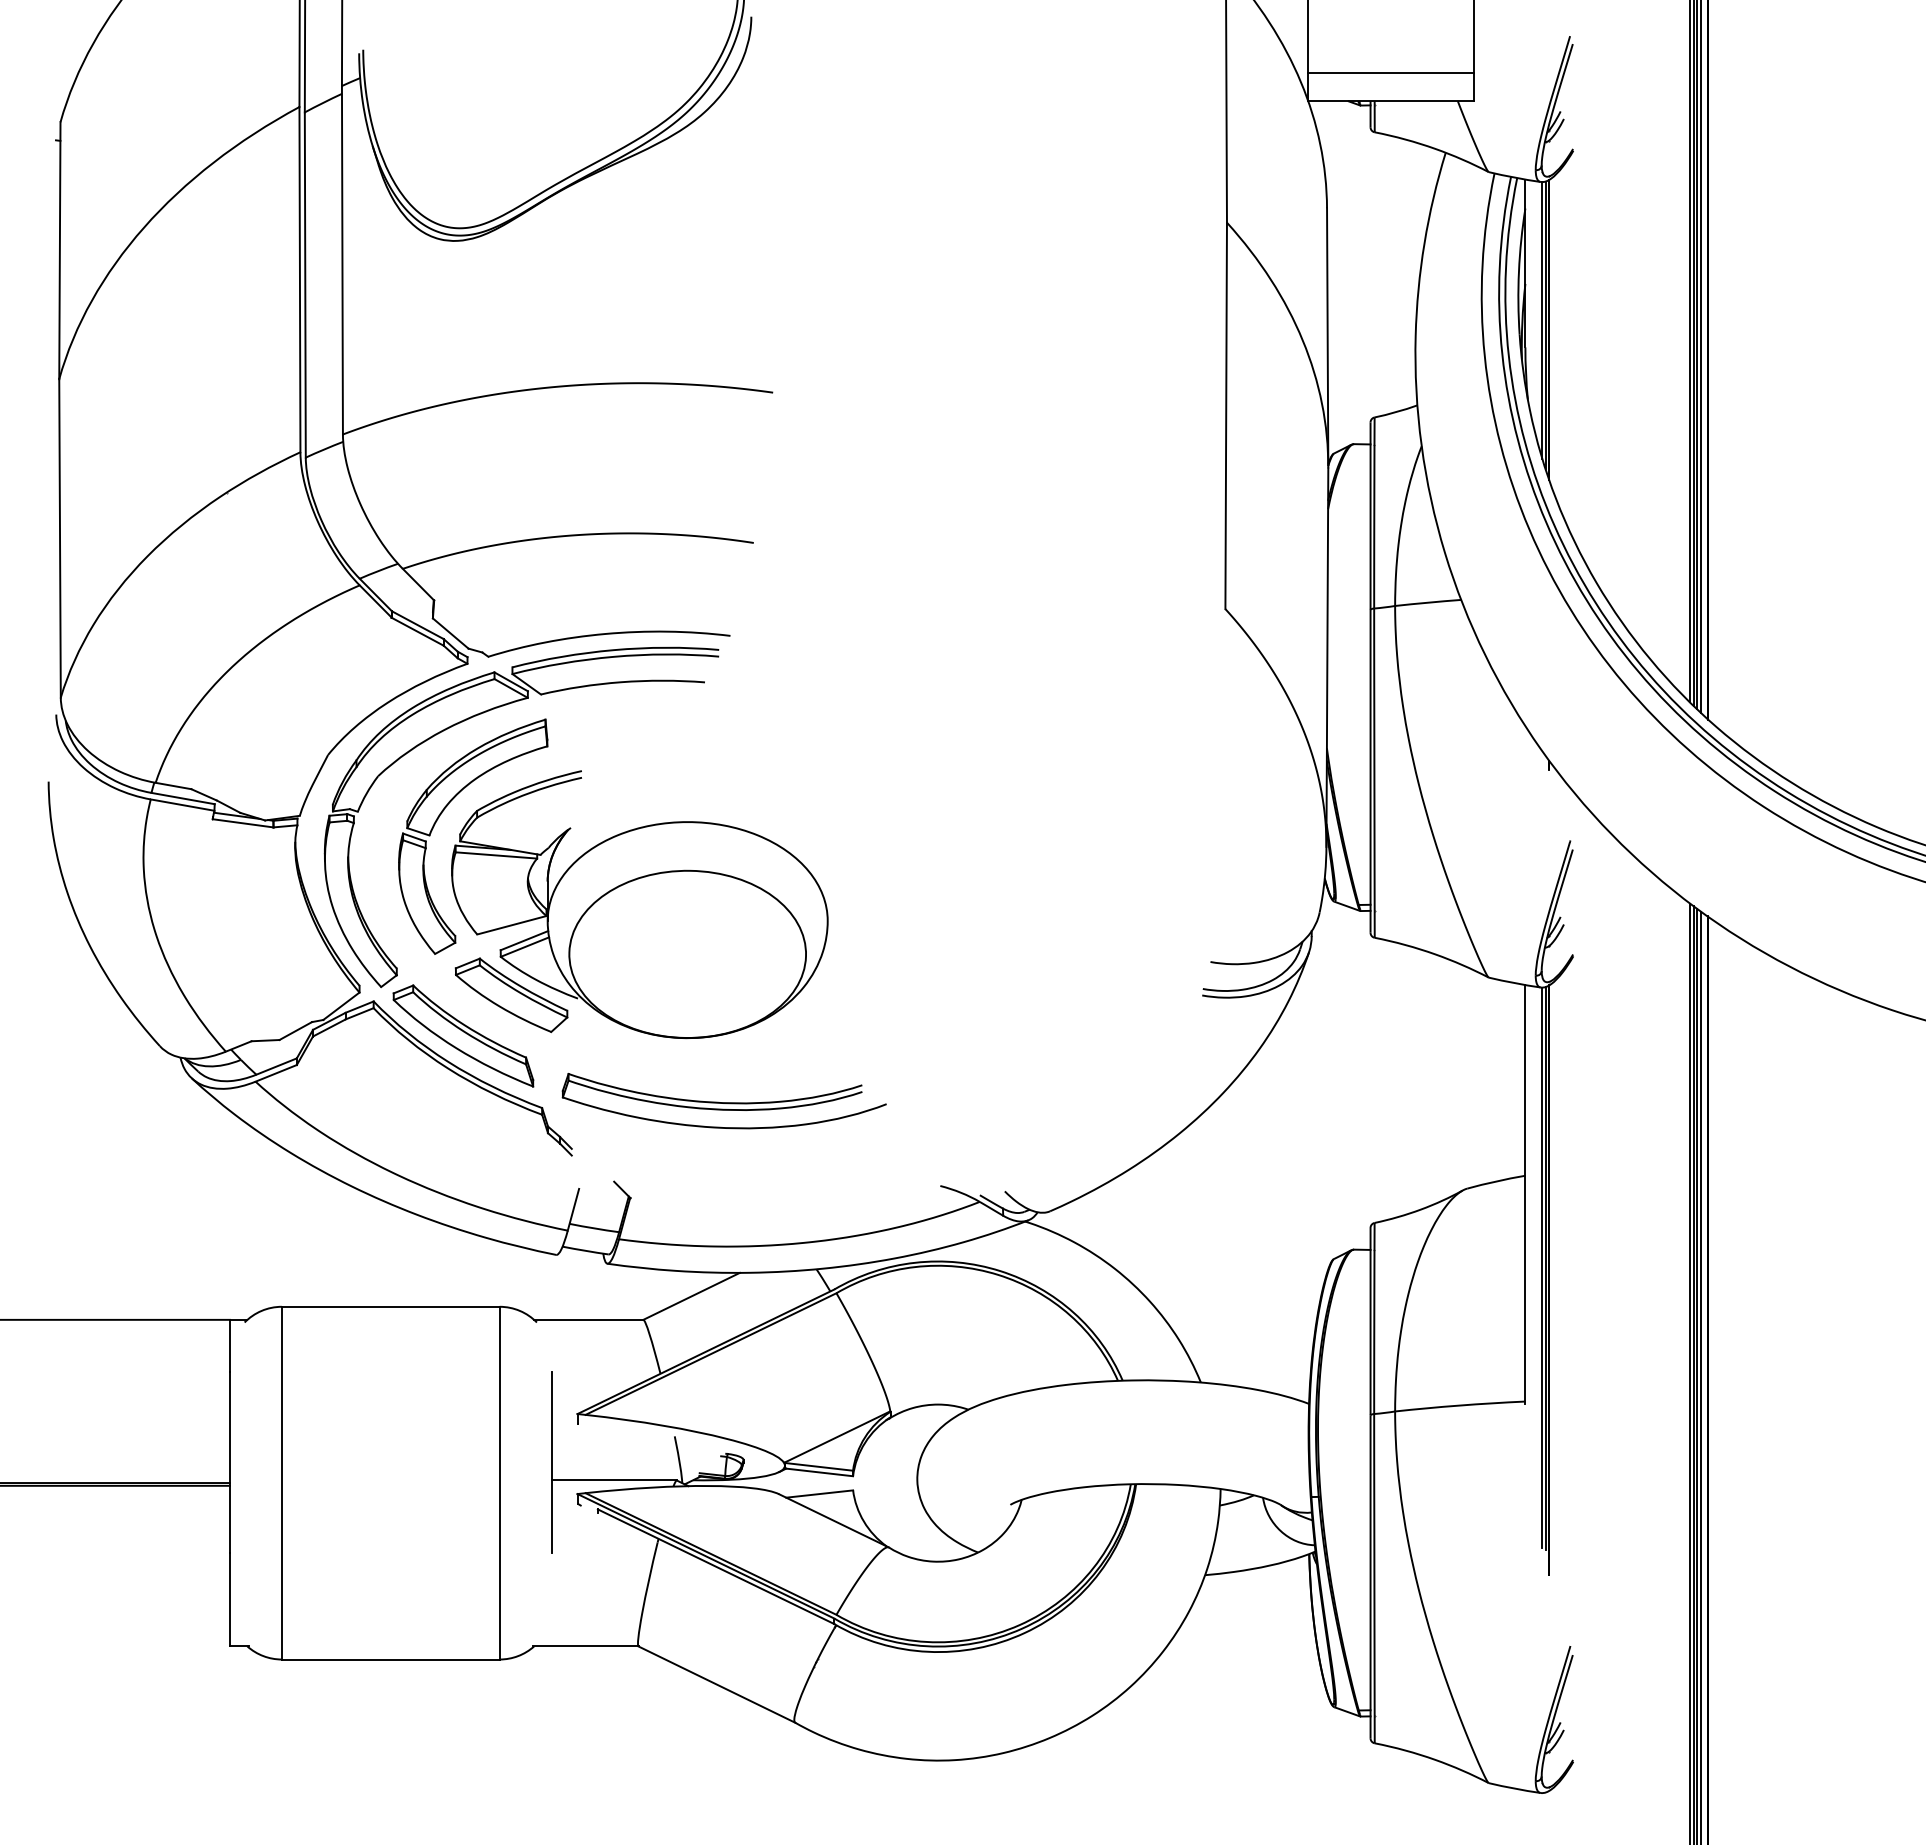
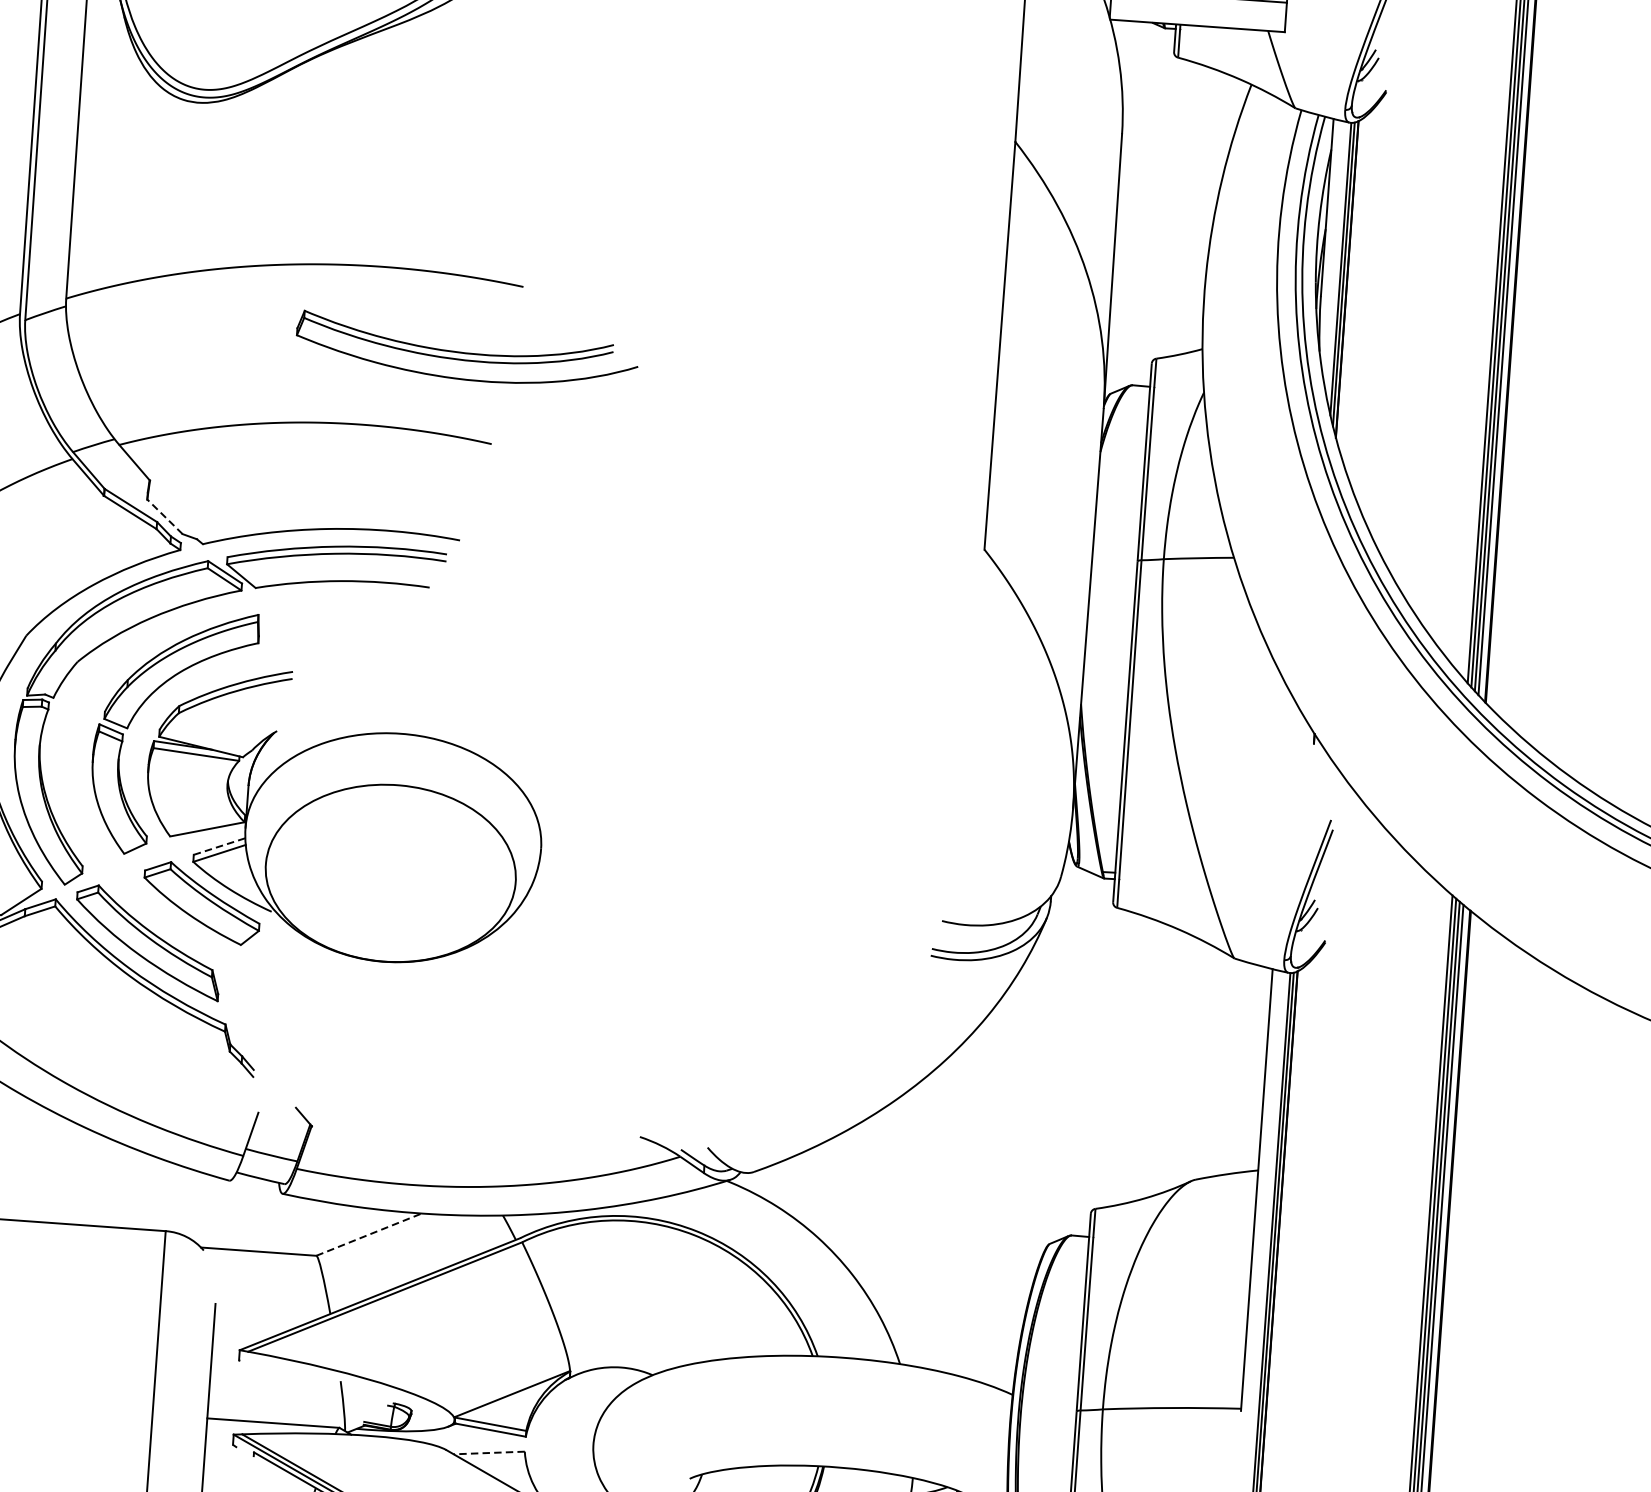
line: (450, 633) -> (164, 516), solid -> dashed
line: (524, 940) -> (219, 846), solid -> dashed
part: (723, 1101) -> (466, 351), moved
line: (691, 1296) -> (368, 1234), solid -> dashed
line: (819, 1494) -> (489, 1453), solid -> dashed

